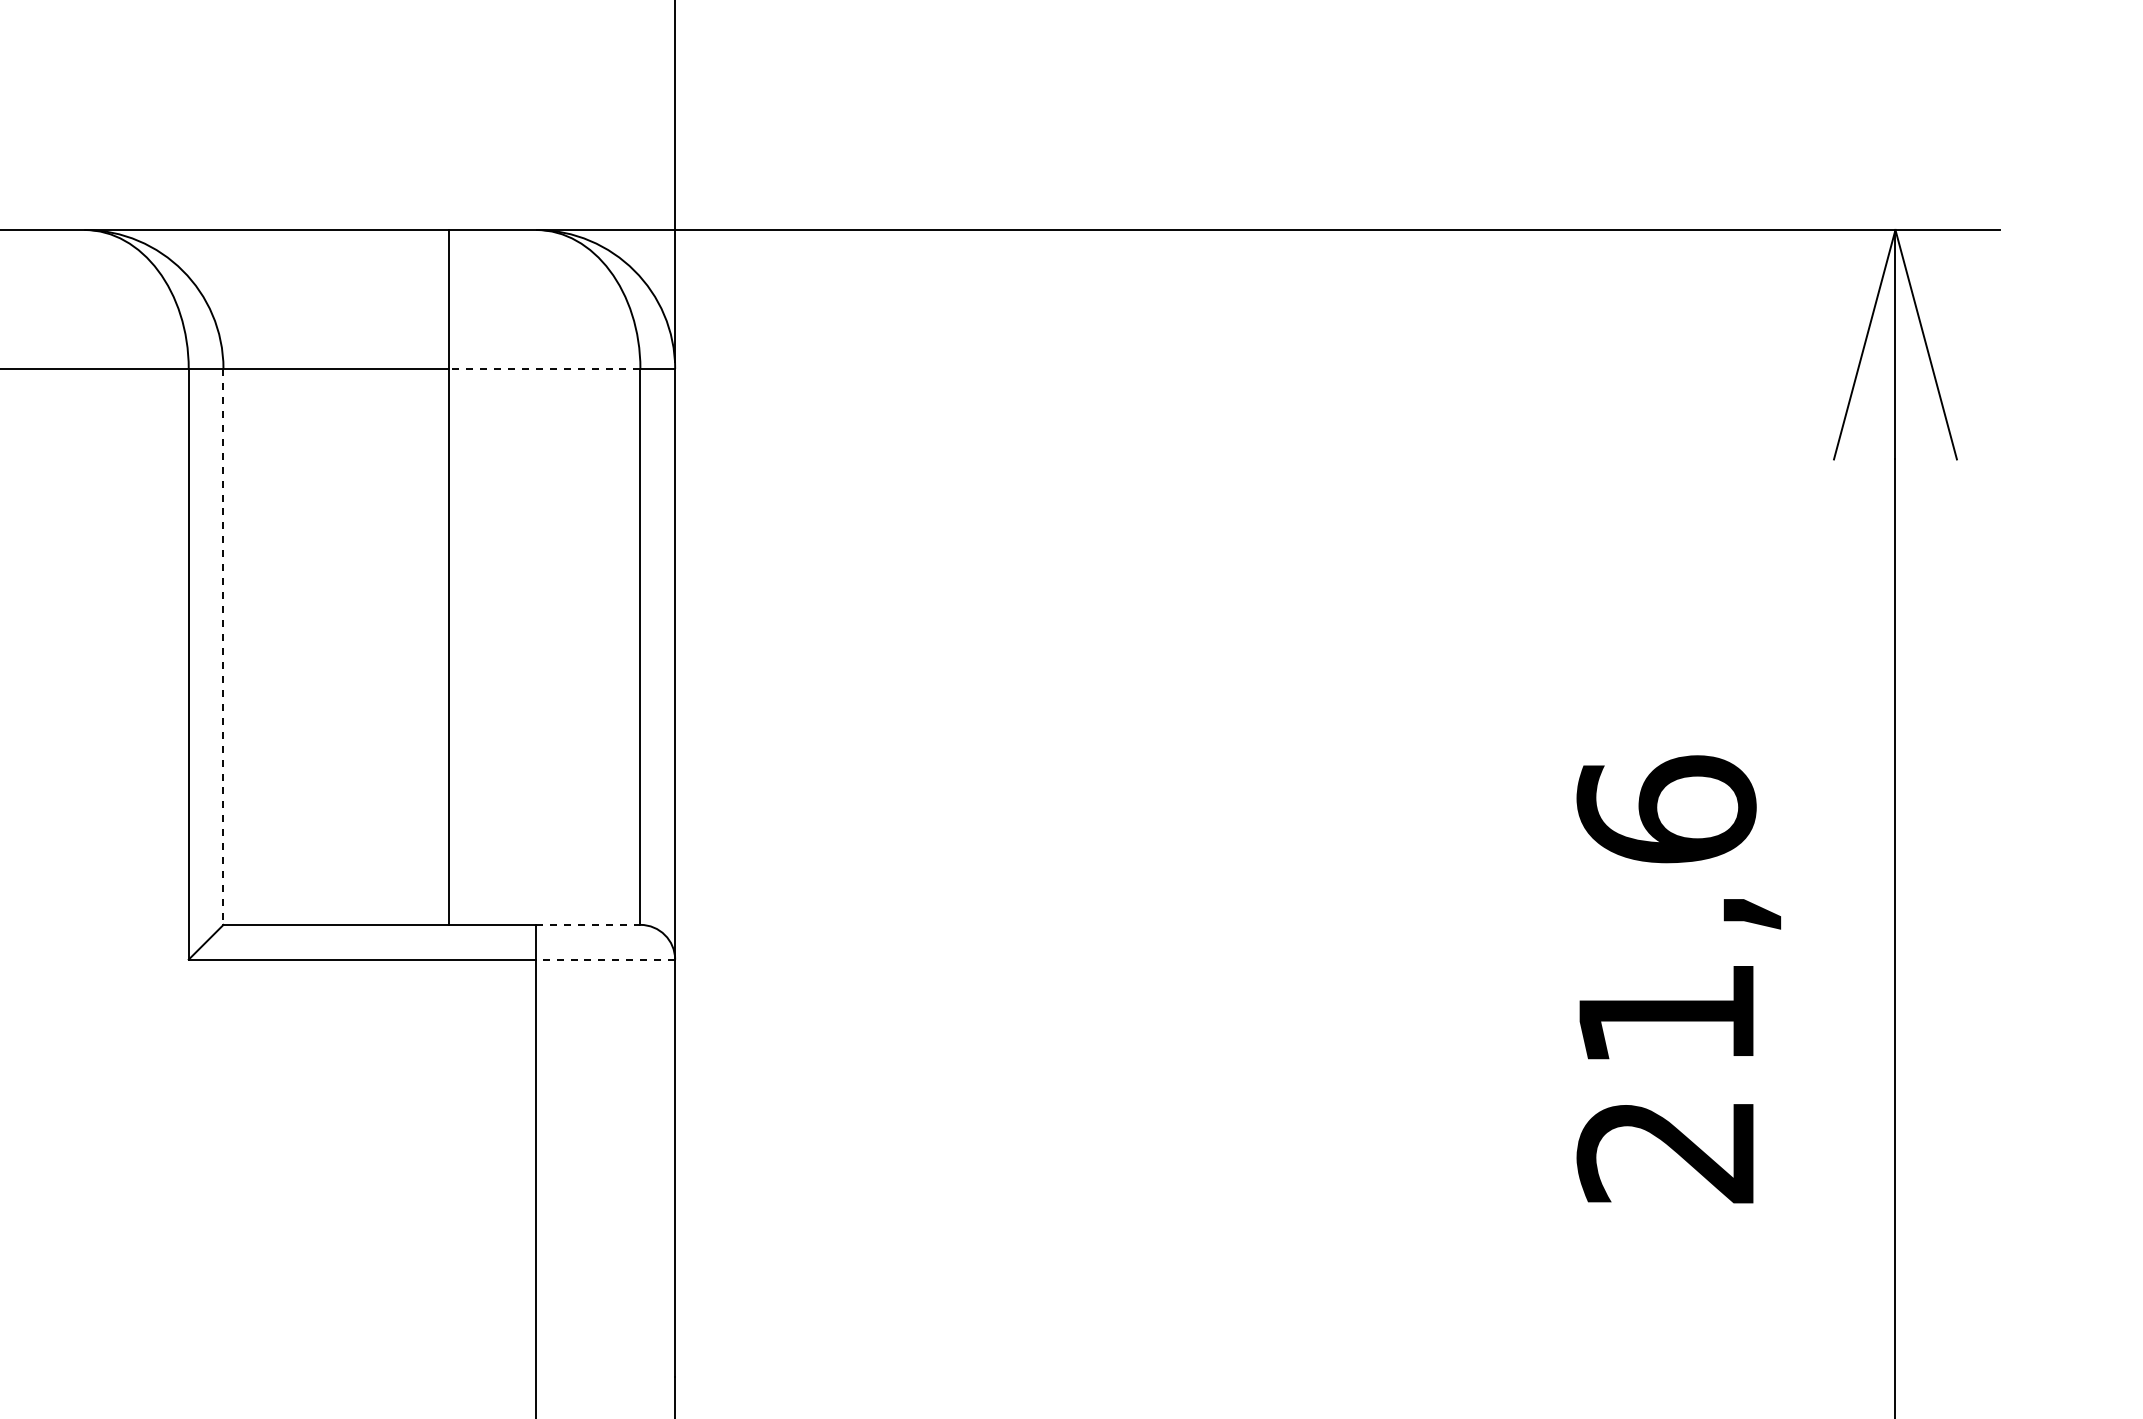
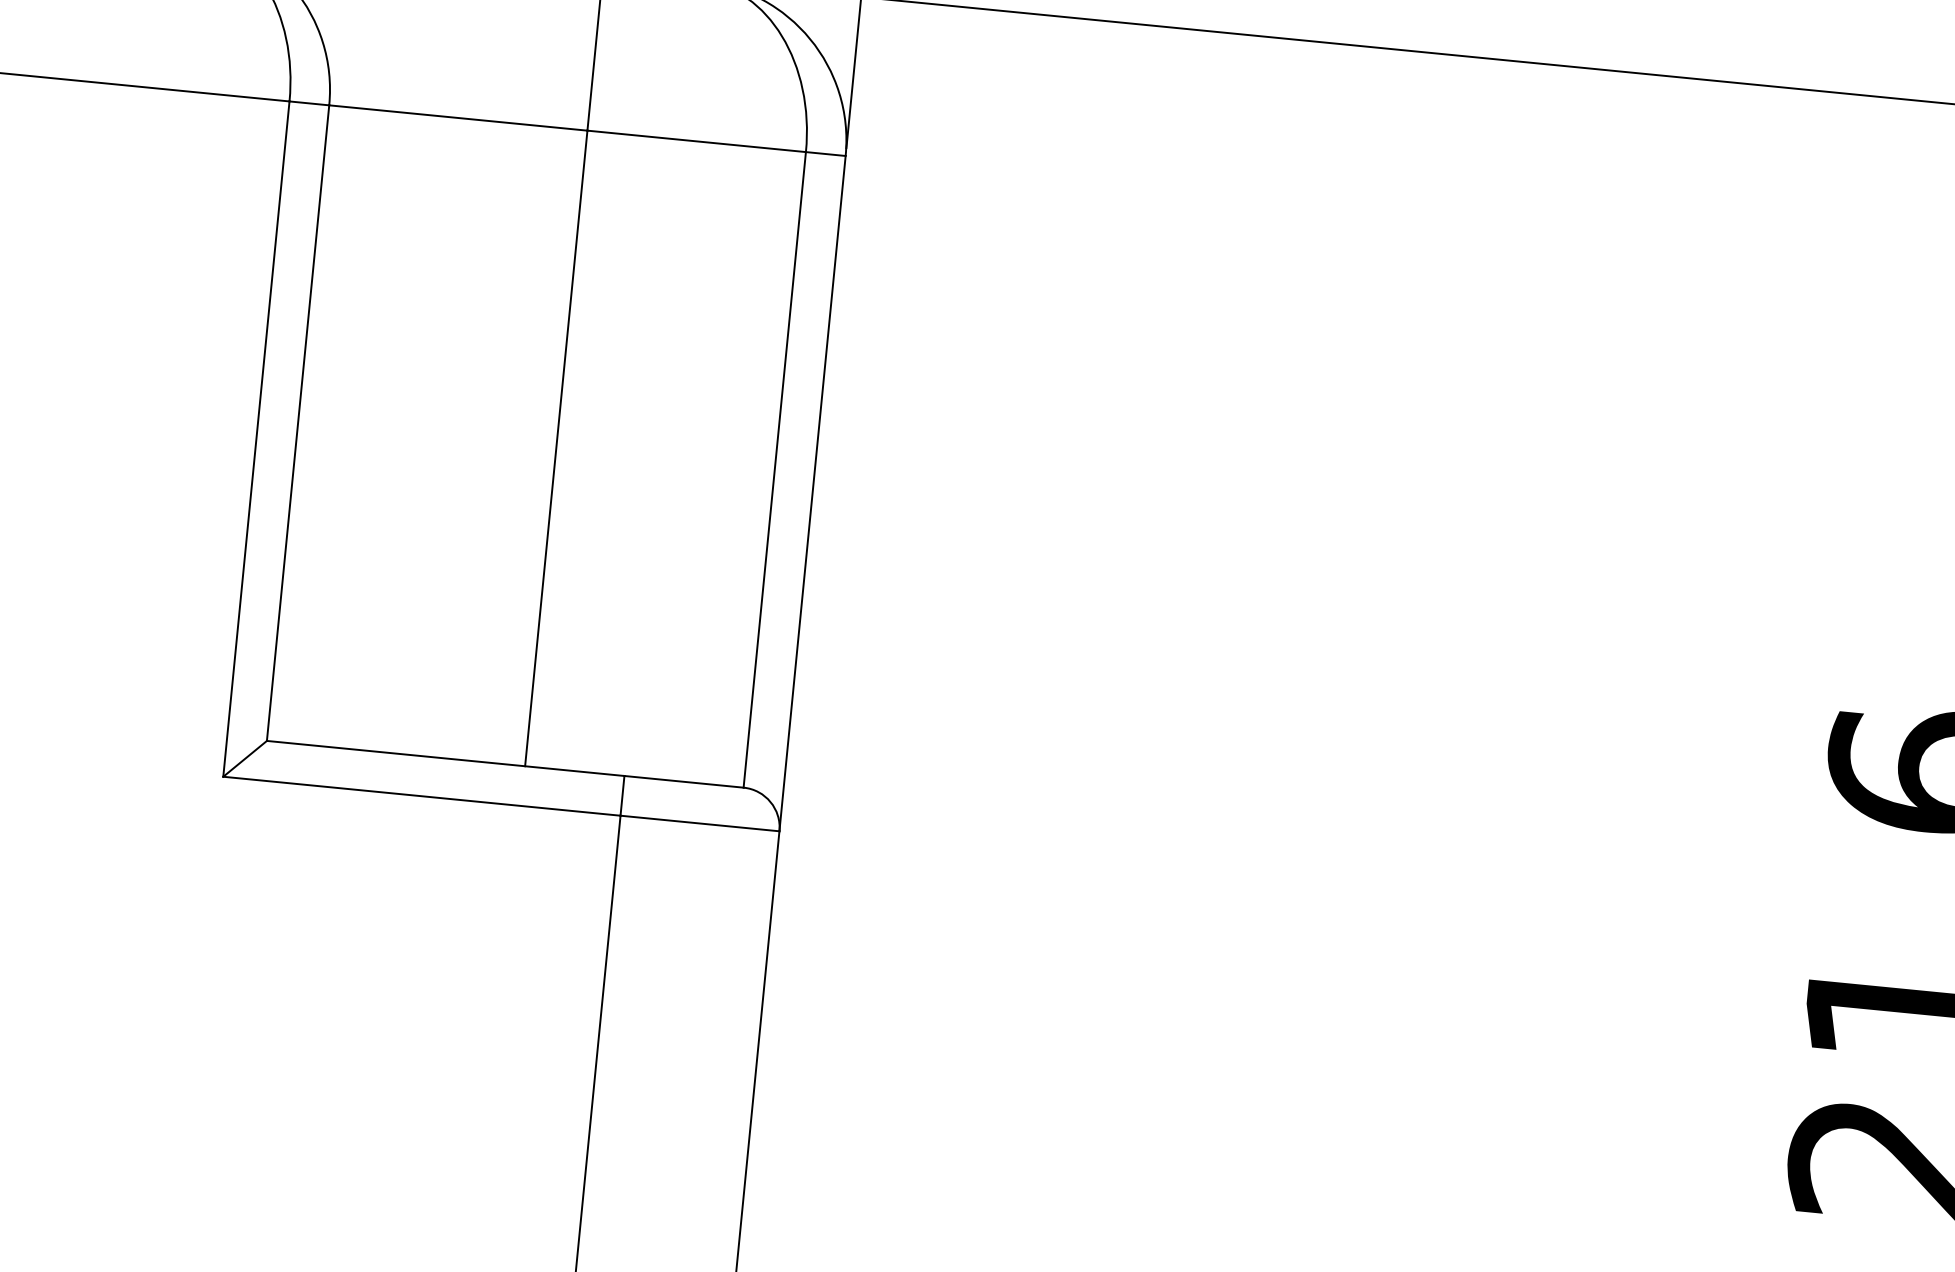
line: (544, 368) -> (696, 140), dashed -> solid
line: (223, 646) -> (298, 422), dashed -> solid
line: (588, 924) -> (684, 781), dashed -> solid
line: (605, 959) -> (699, 823), dashed -> solid

